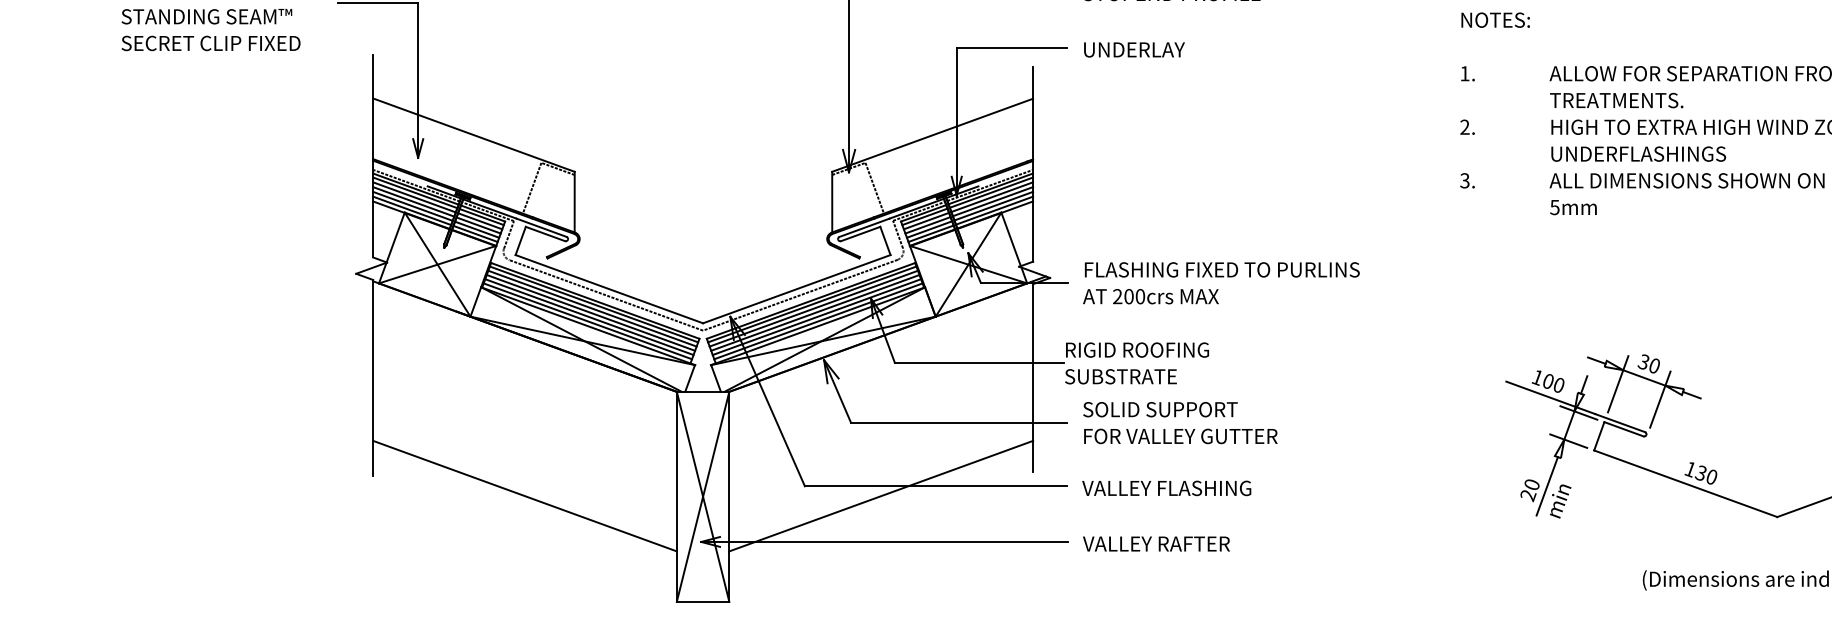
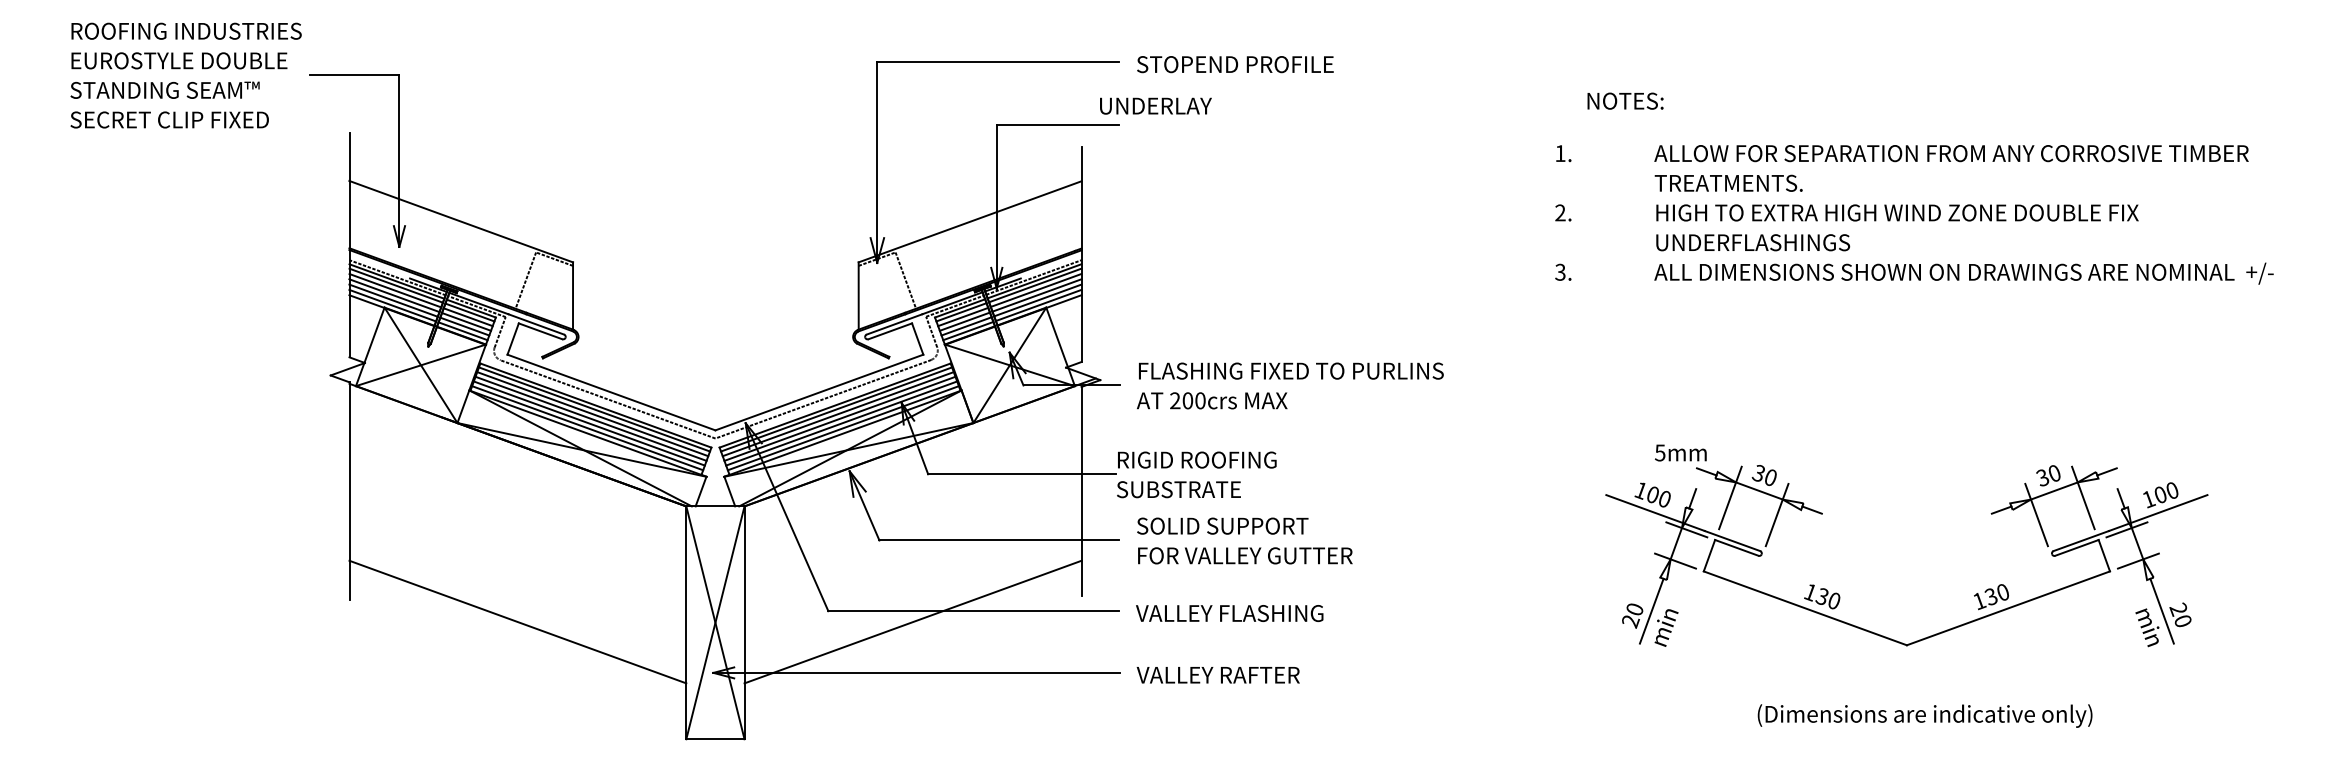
text: (1495, 19) -> (1625, 100), moved
text: (1134, 49) -> (1155, 105), moved
text: (1573, 207) -> (1680, 452), moved

